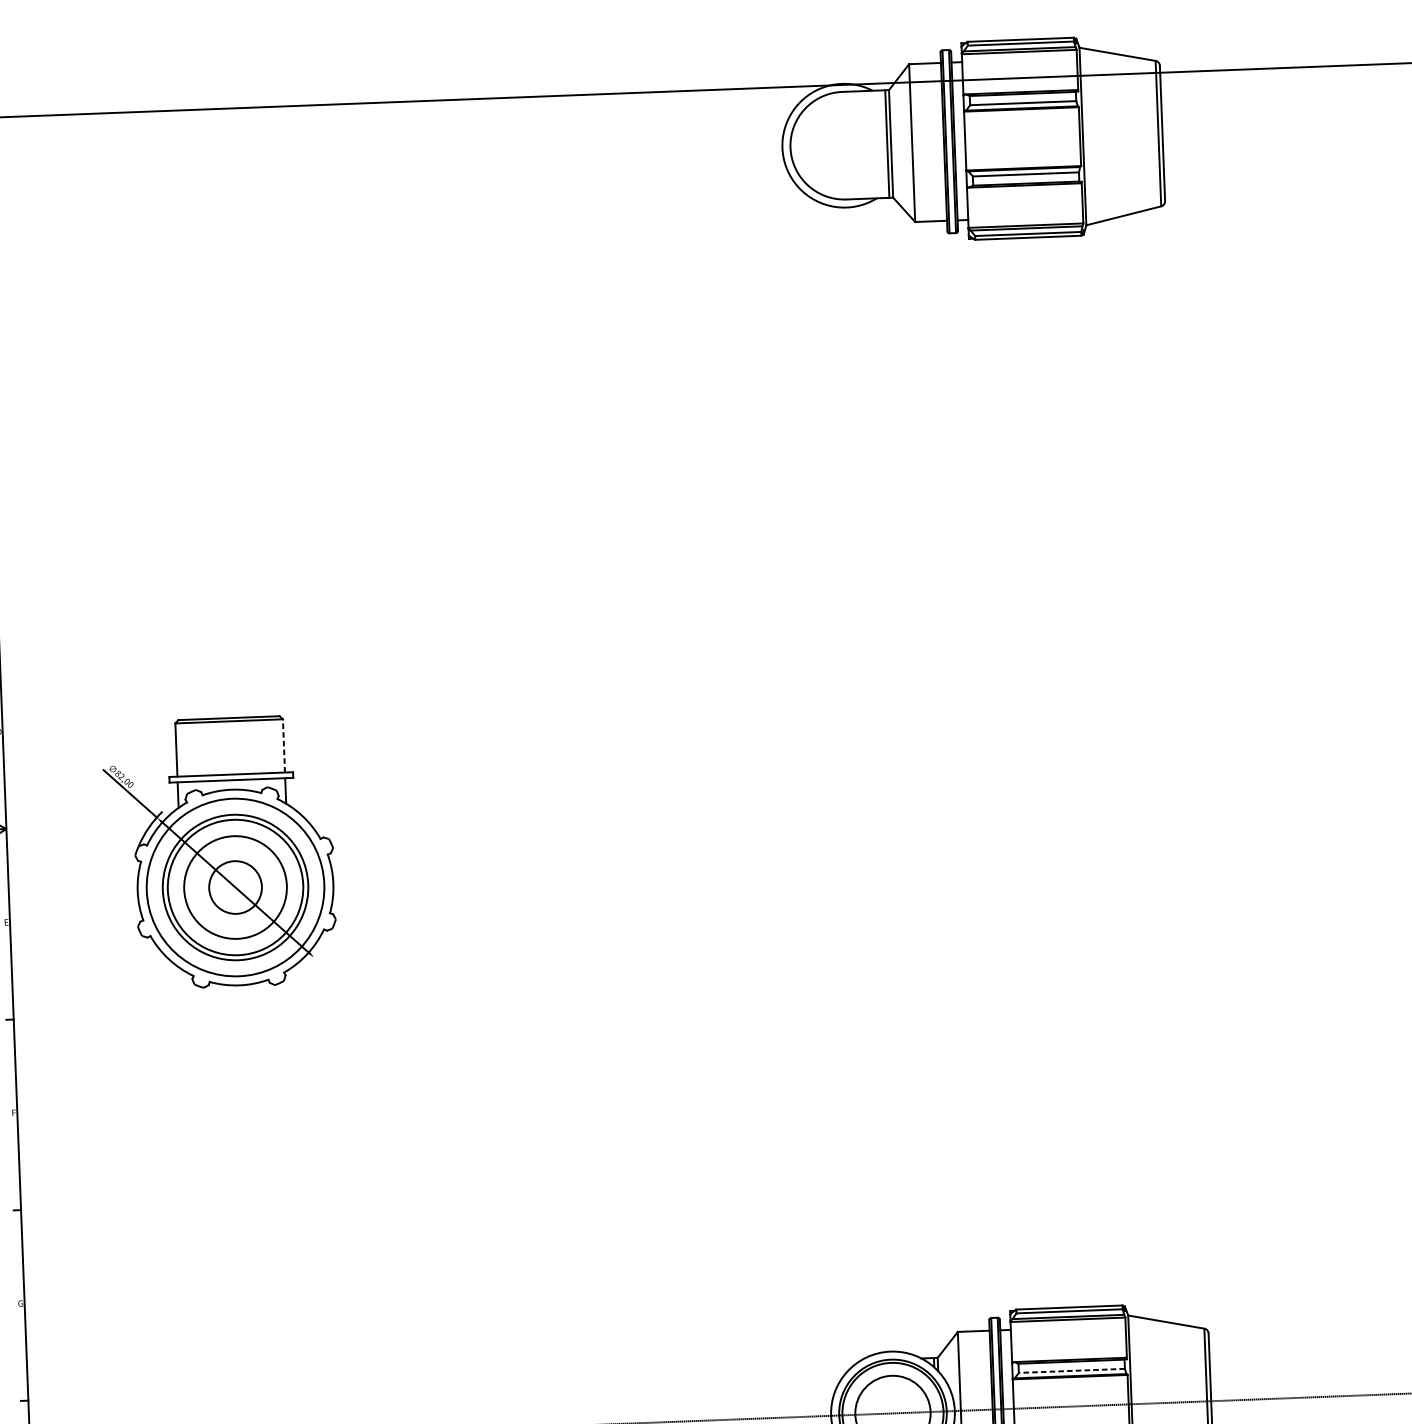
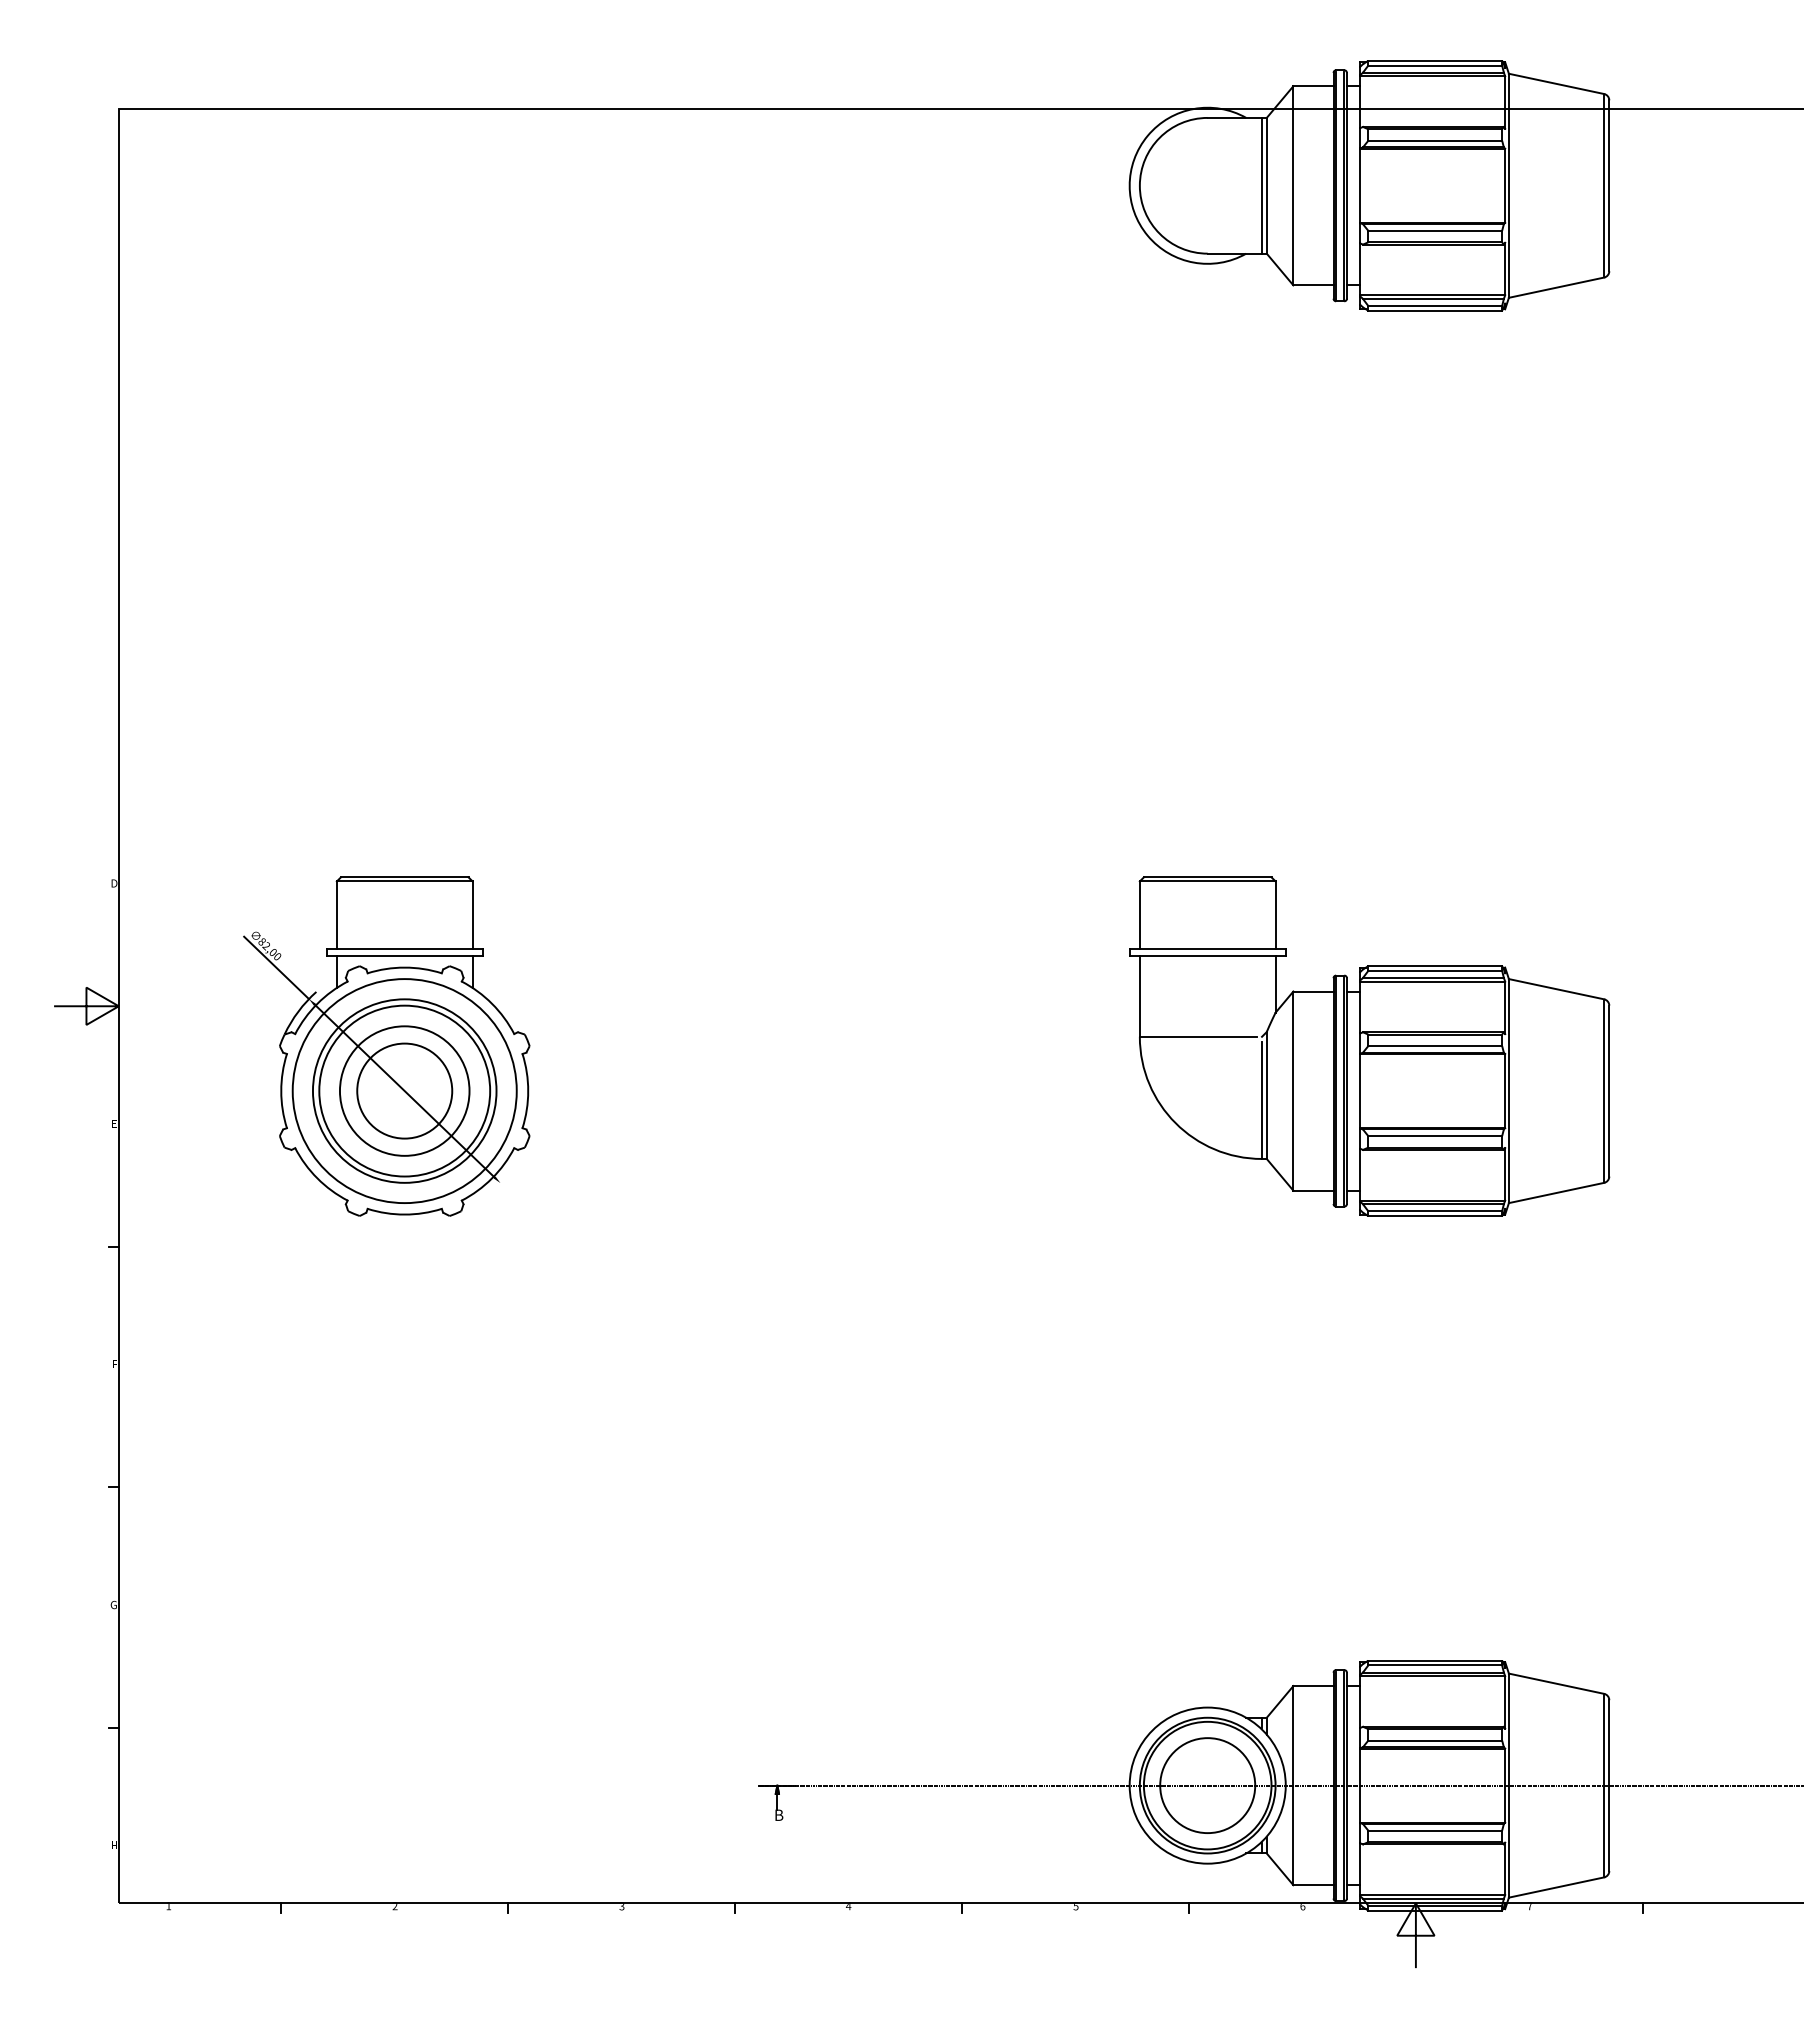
line: (283, 746) -> (472, 915), dashed -> solid
part: (998, 822) -> (1369, 1046), added
circle: (235, 887) -> (404, 1090), size x1.43
line: (1072, 1370) -> (1435, 1740), dashed -> solid

